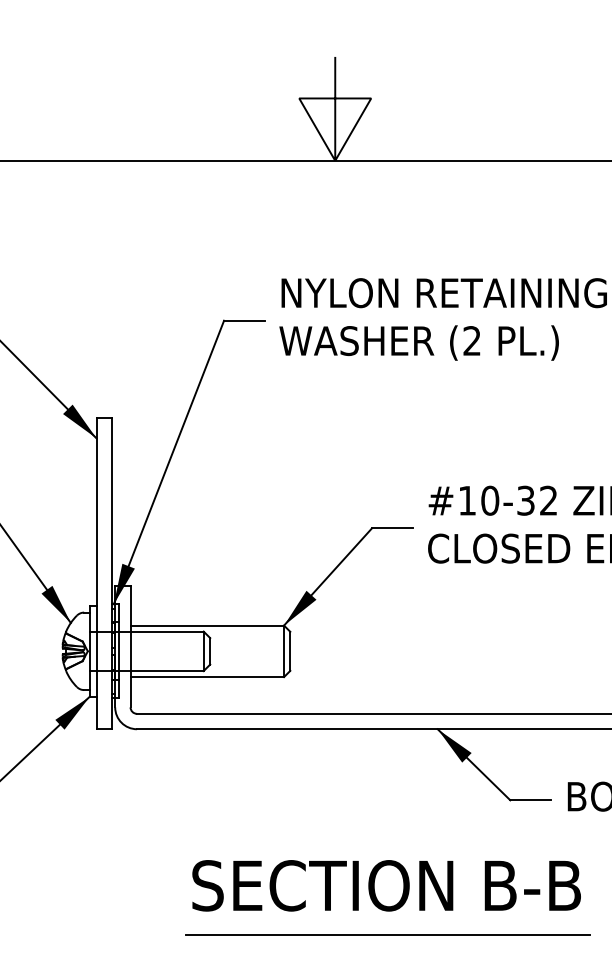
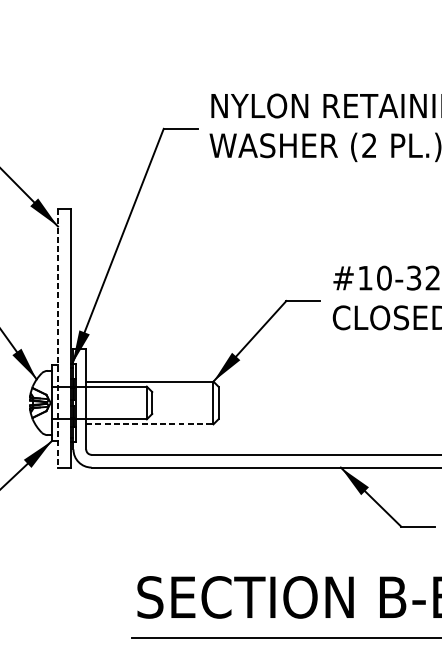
line: (96, 573) -> (57, 338), solid -> dashed
line: (207, 677) -> (149, 424), solid -> dashed

